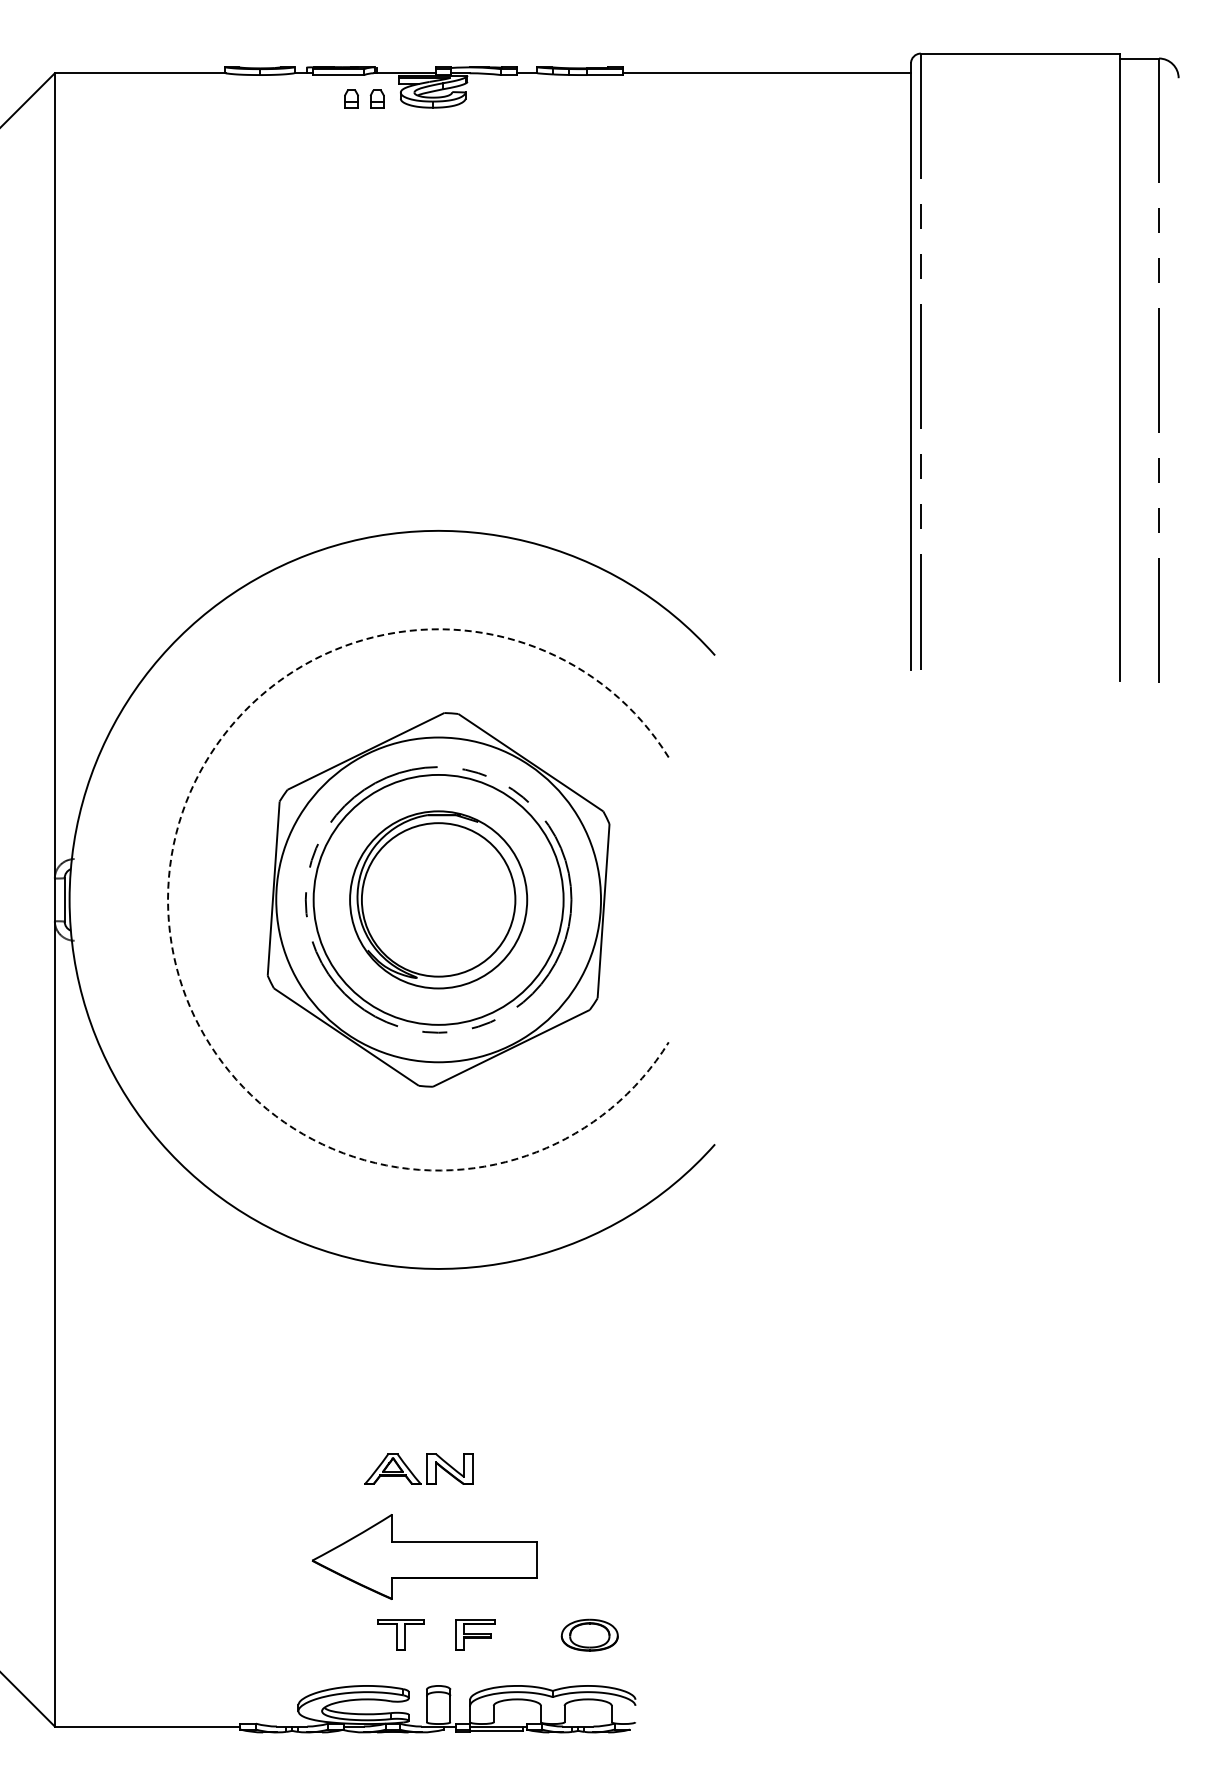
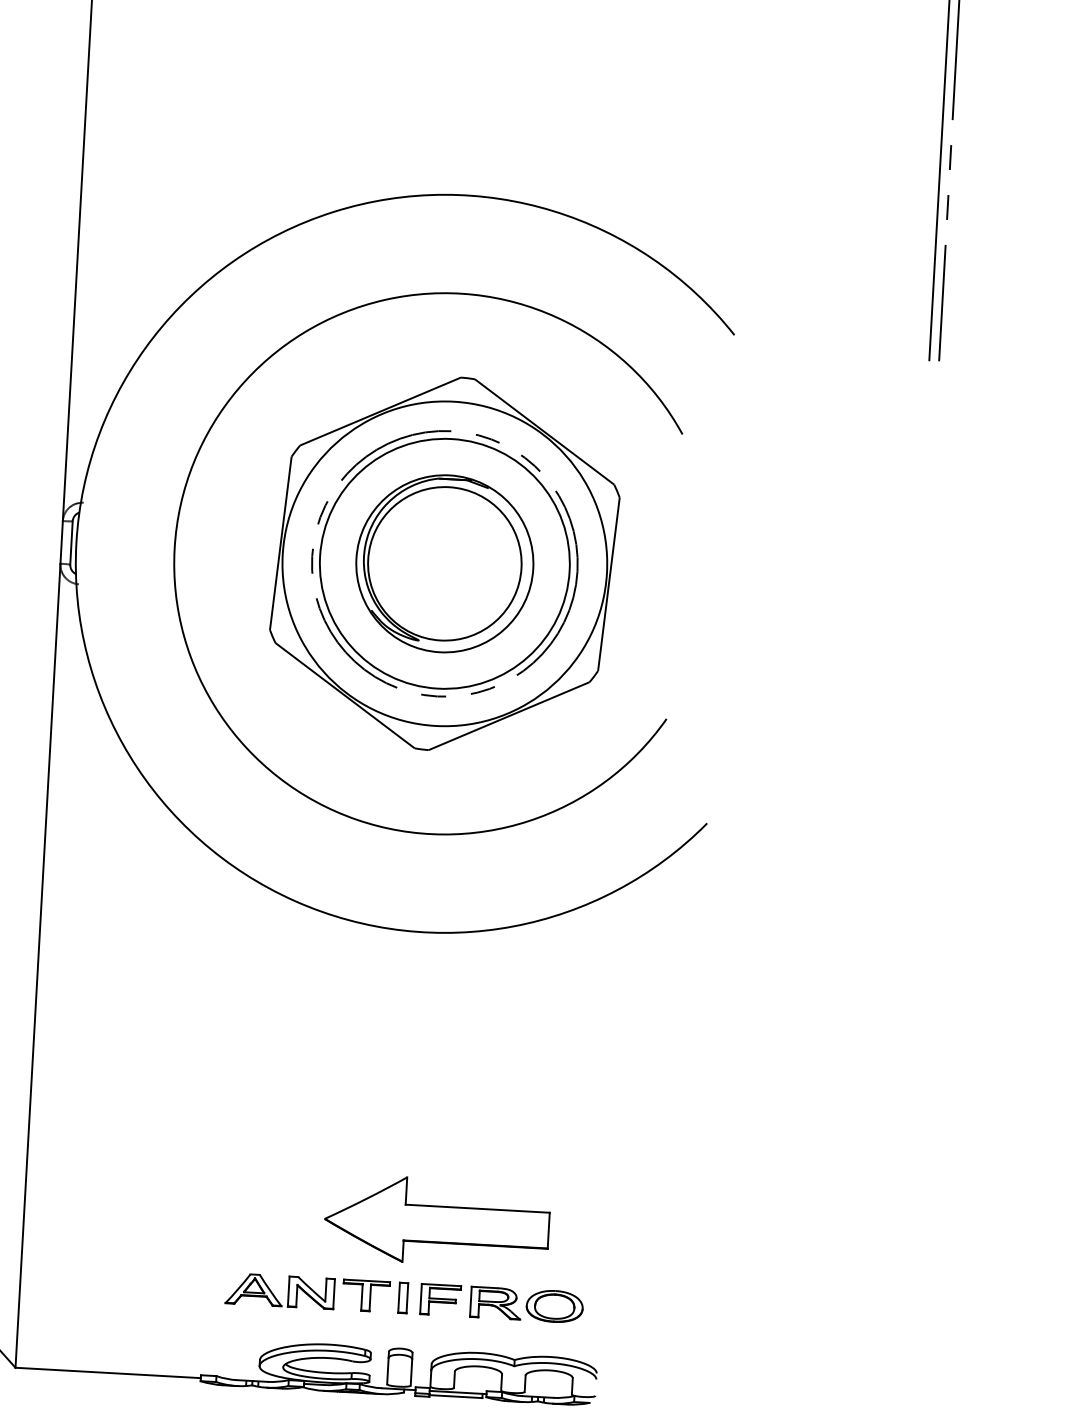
arc: (168, 899) -> (175, 548), dashed -> solid
part: (413, 1473) -> (274, 1295), moved
part: (424, 1556) -> (437, 1221), moved
part: (437, 1634) -> (402, 1297), added
part: (530, 1634) -> (495, 1302), added

